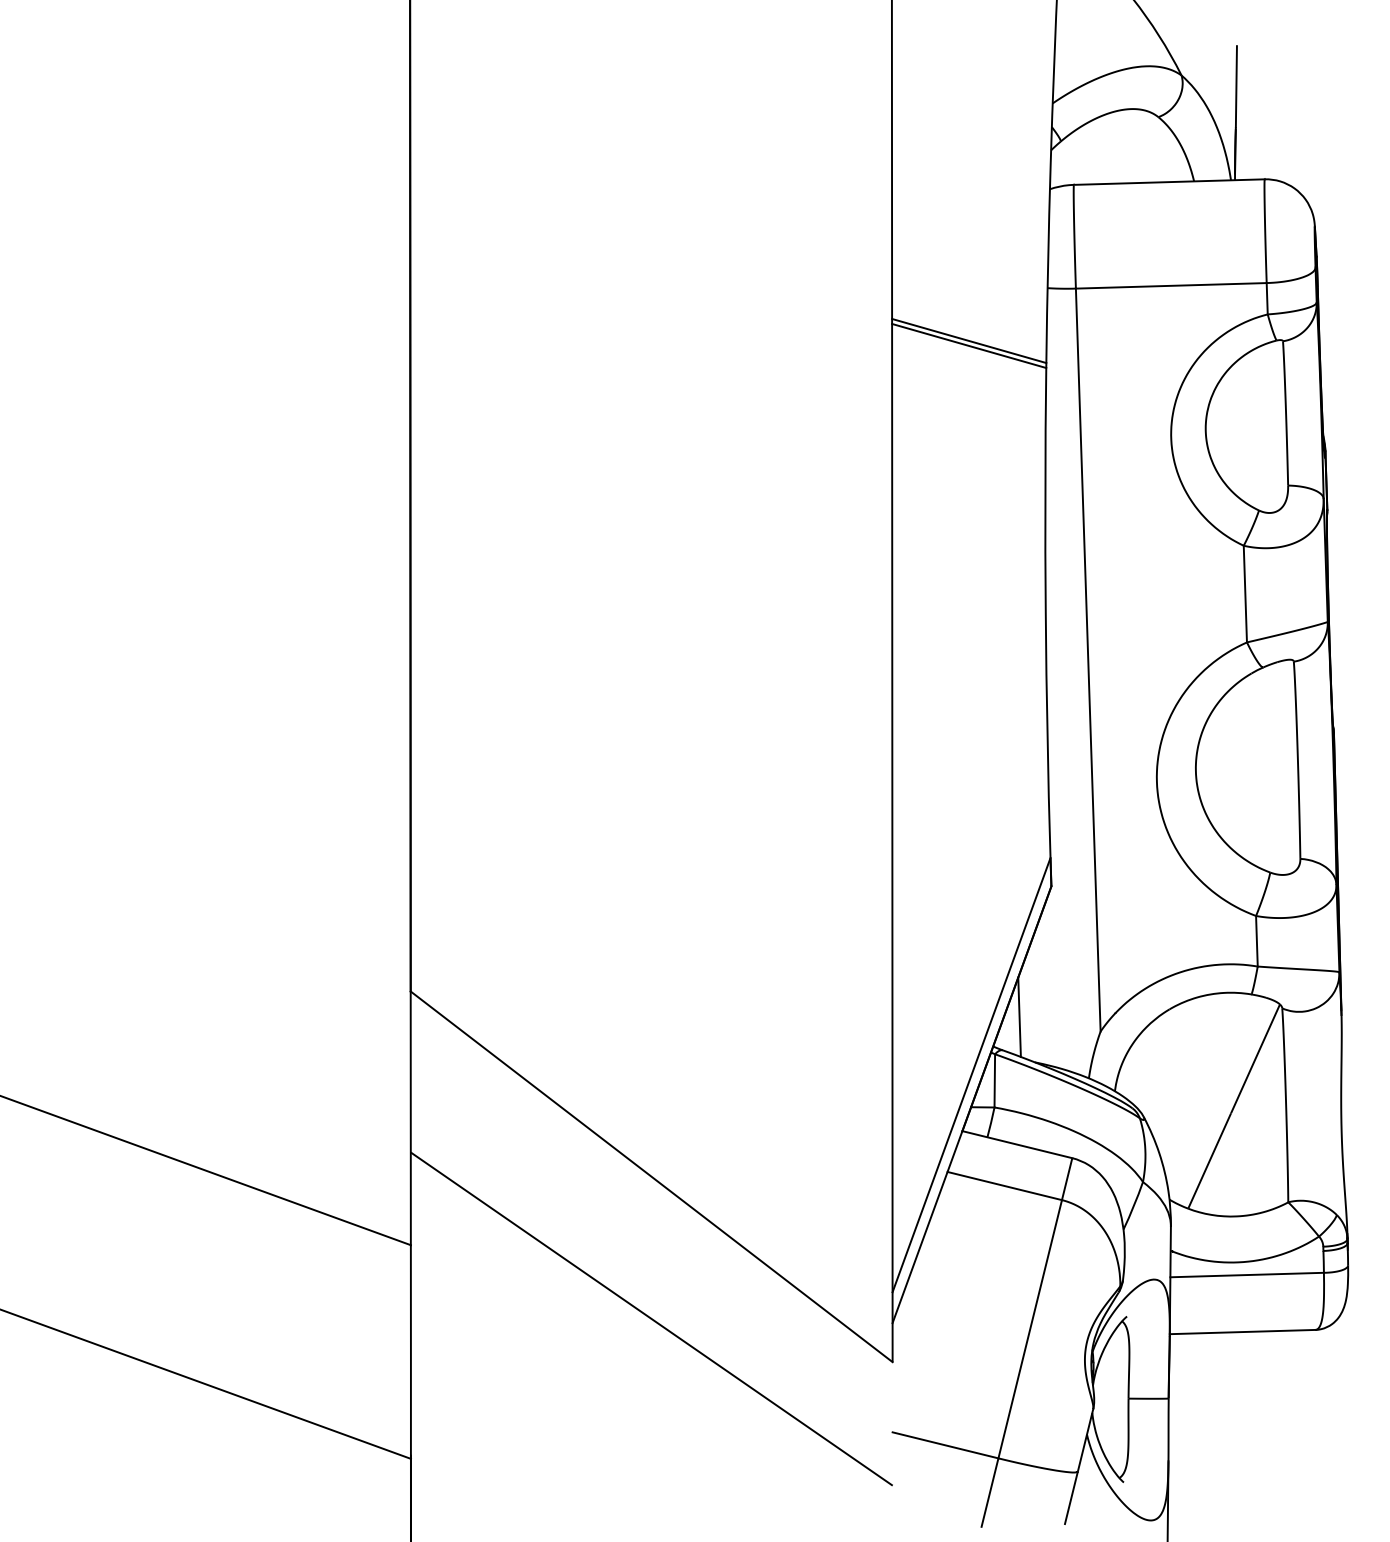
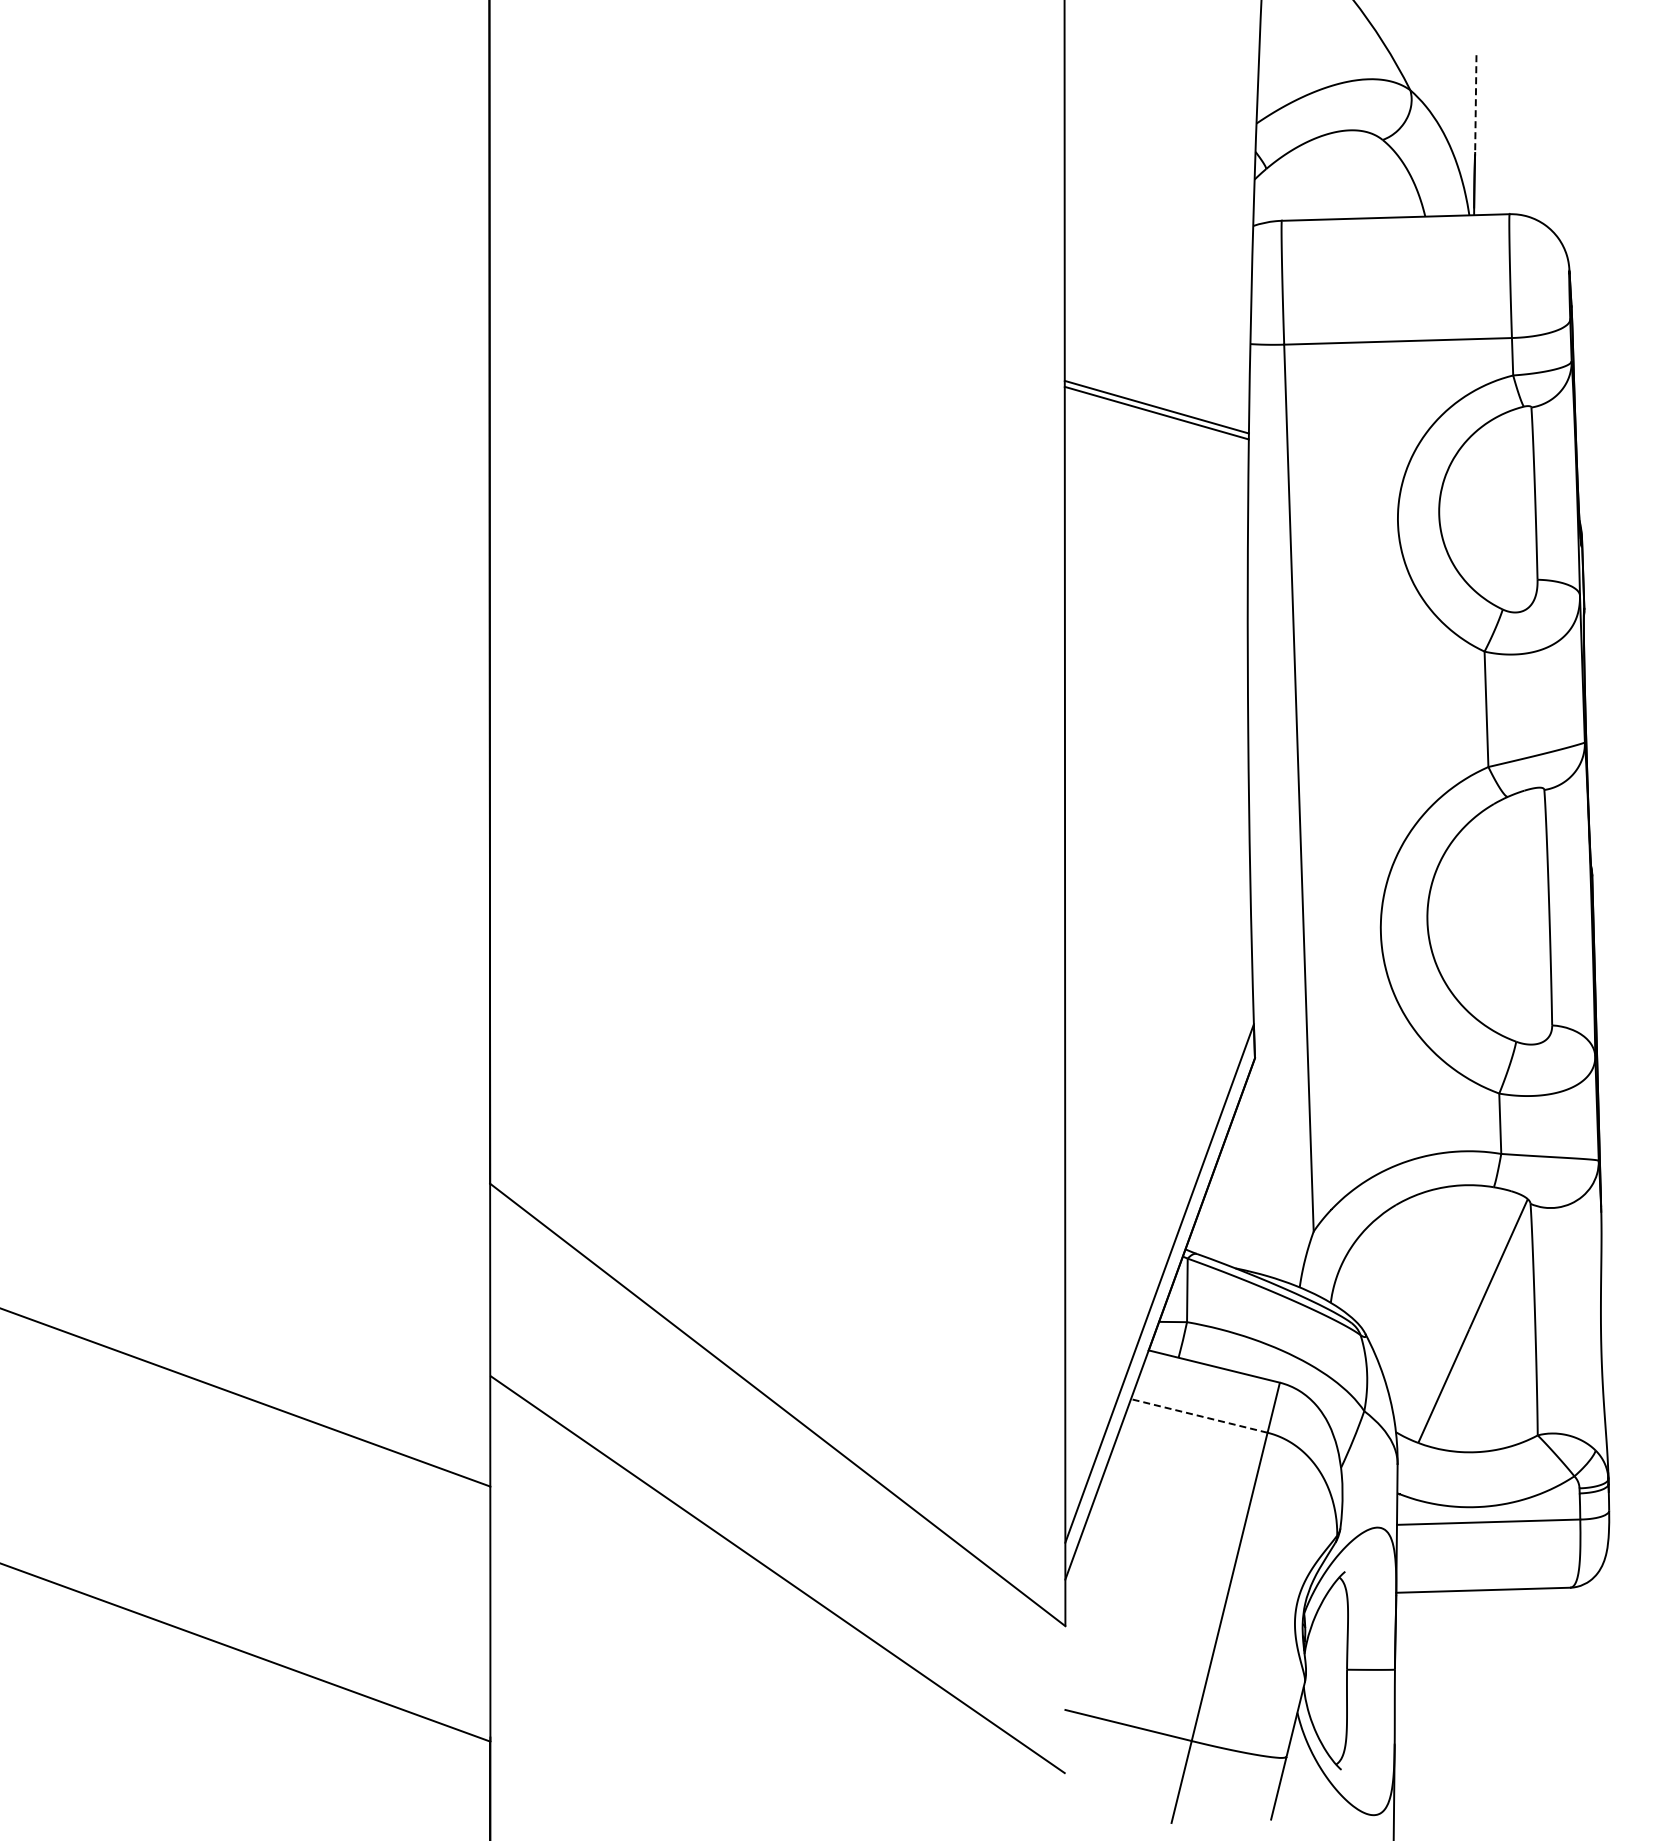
line: (1236, 87) -> (1475, 104), solid -> dashed
line: (1019, 1017) -> (1216, 1214), removed
line: (1004, 1185) -> (1198, 1415), solid -> dashed

